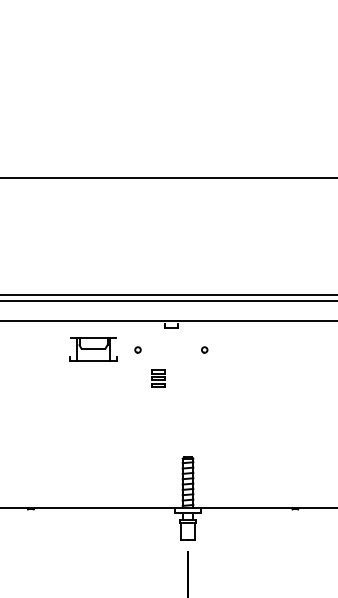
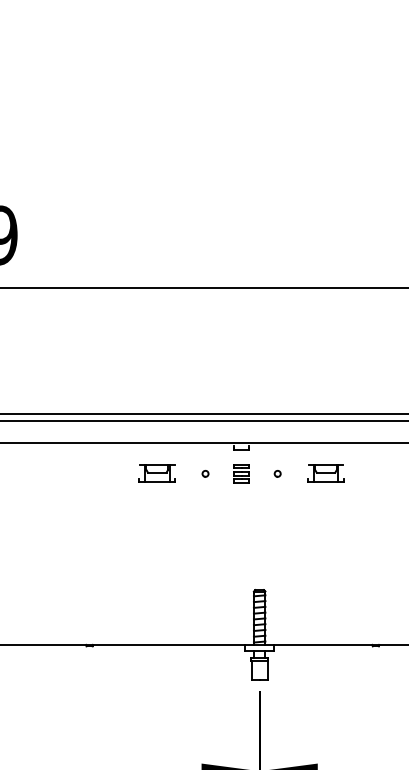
part: (92, 349) -> (156, 473), size x0.71
part: (248, 349) -> (325, 473), added
part: (158, 378) -> (241, 473), moved

